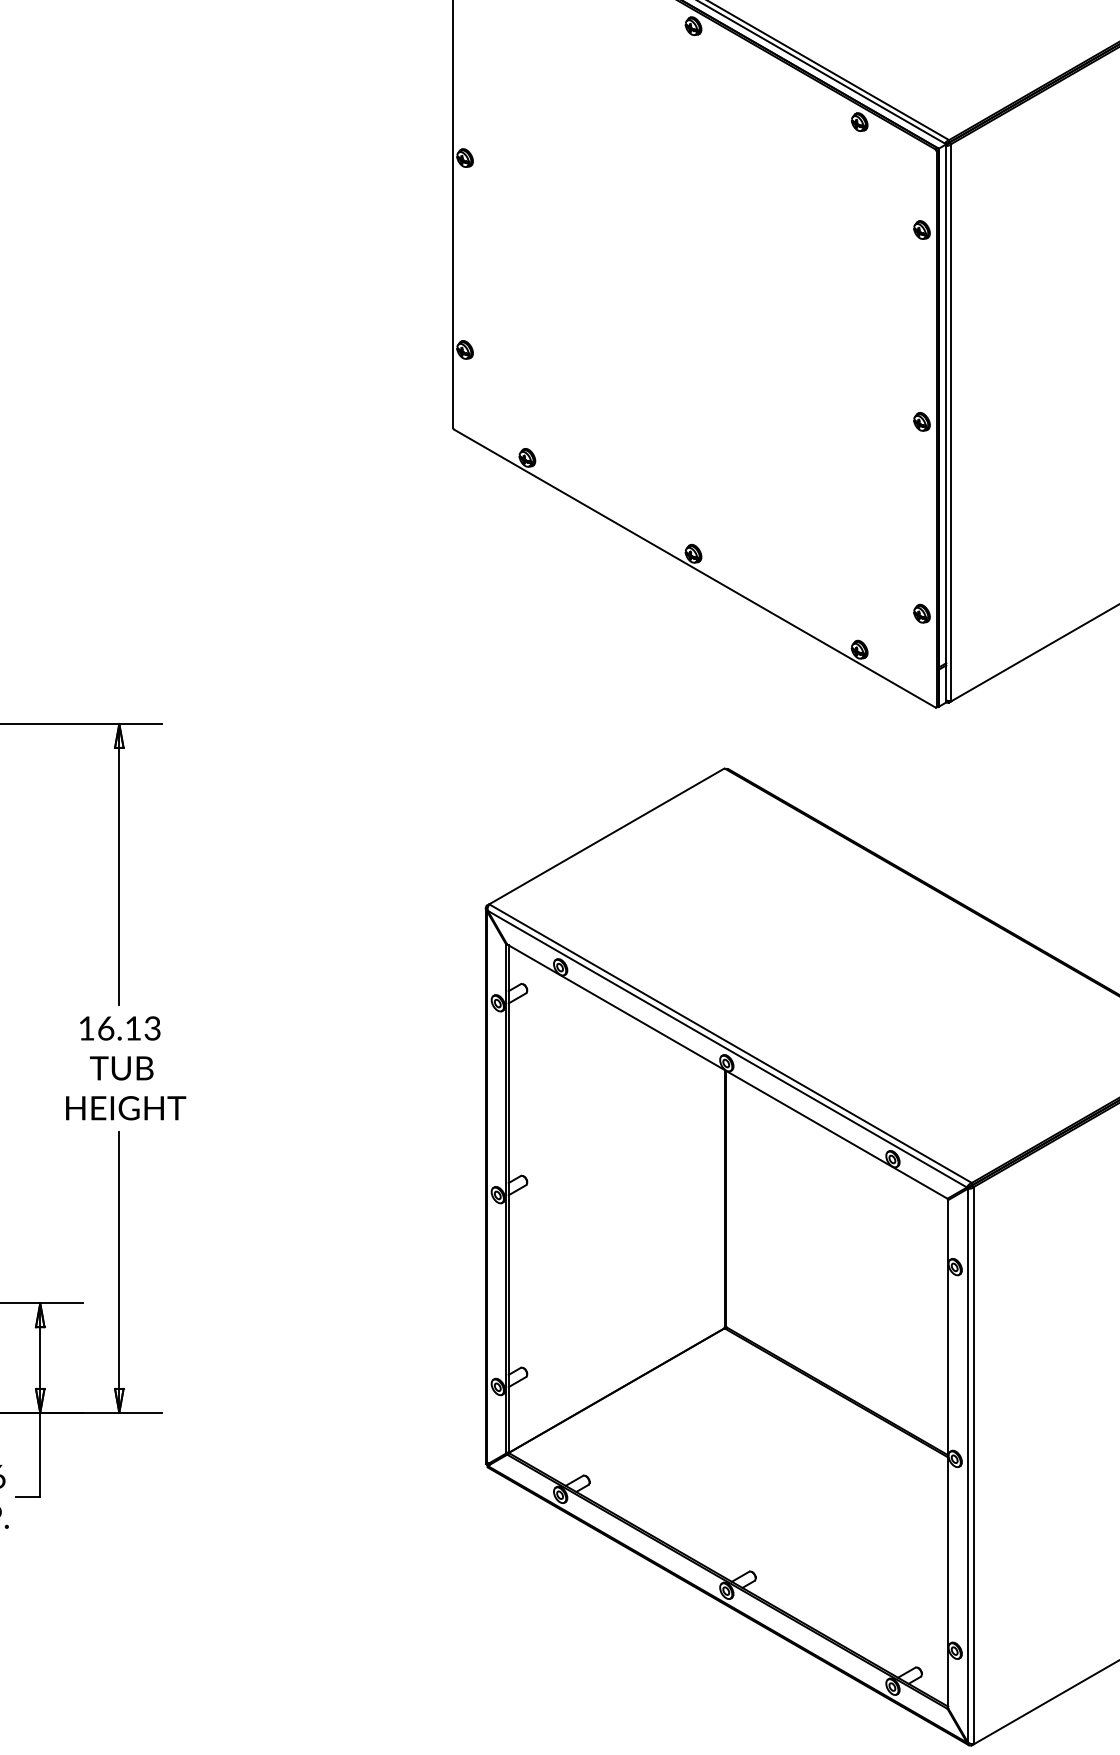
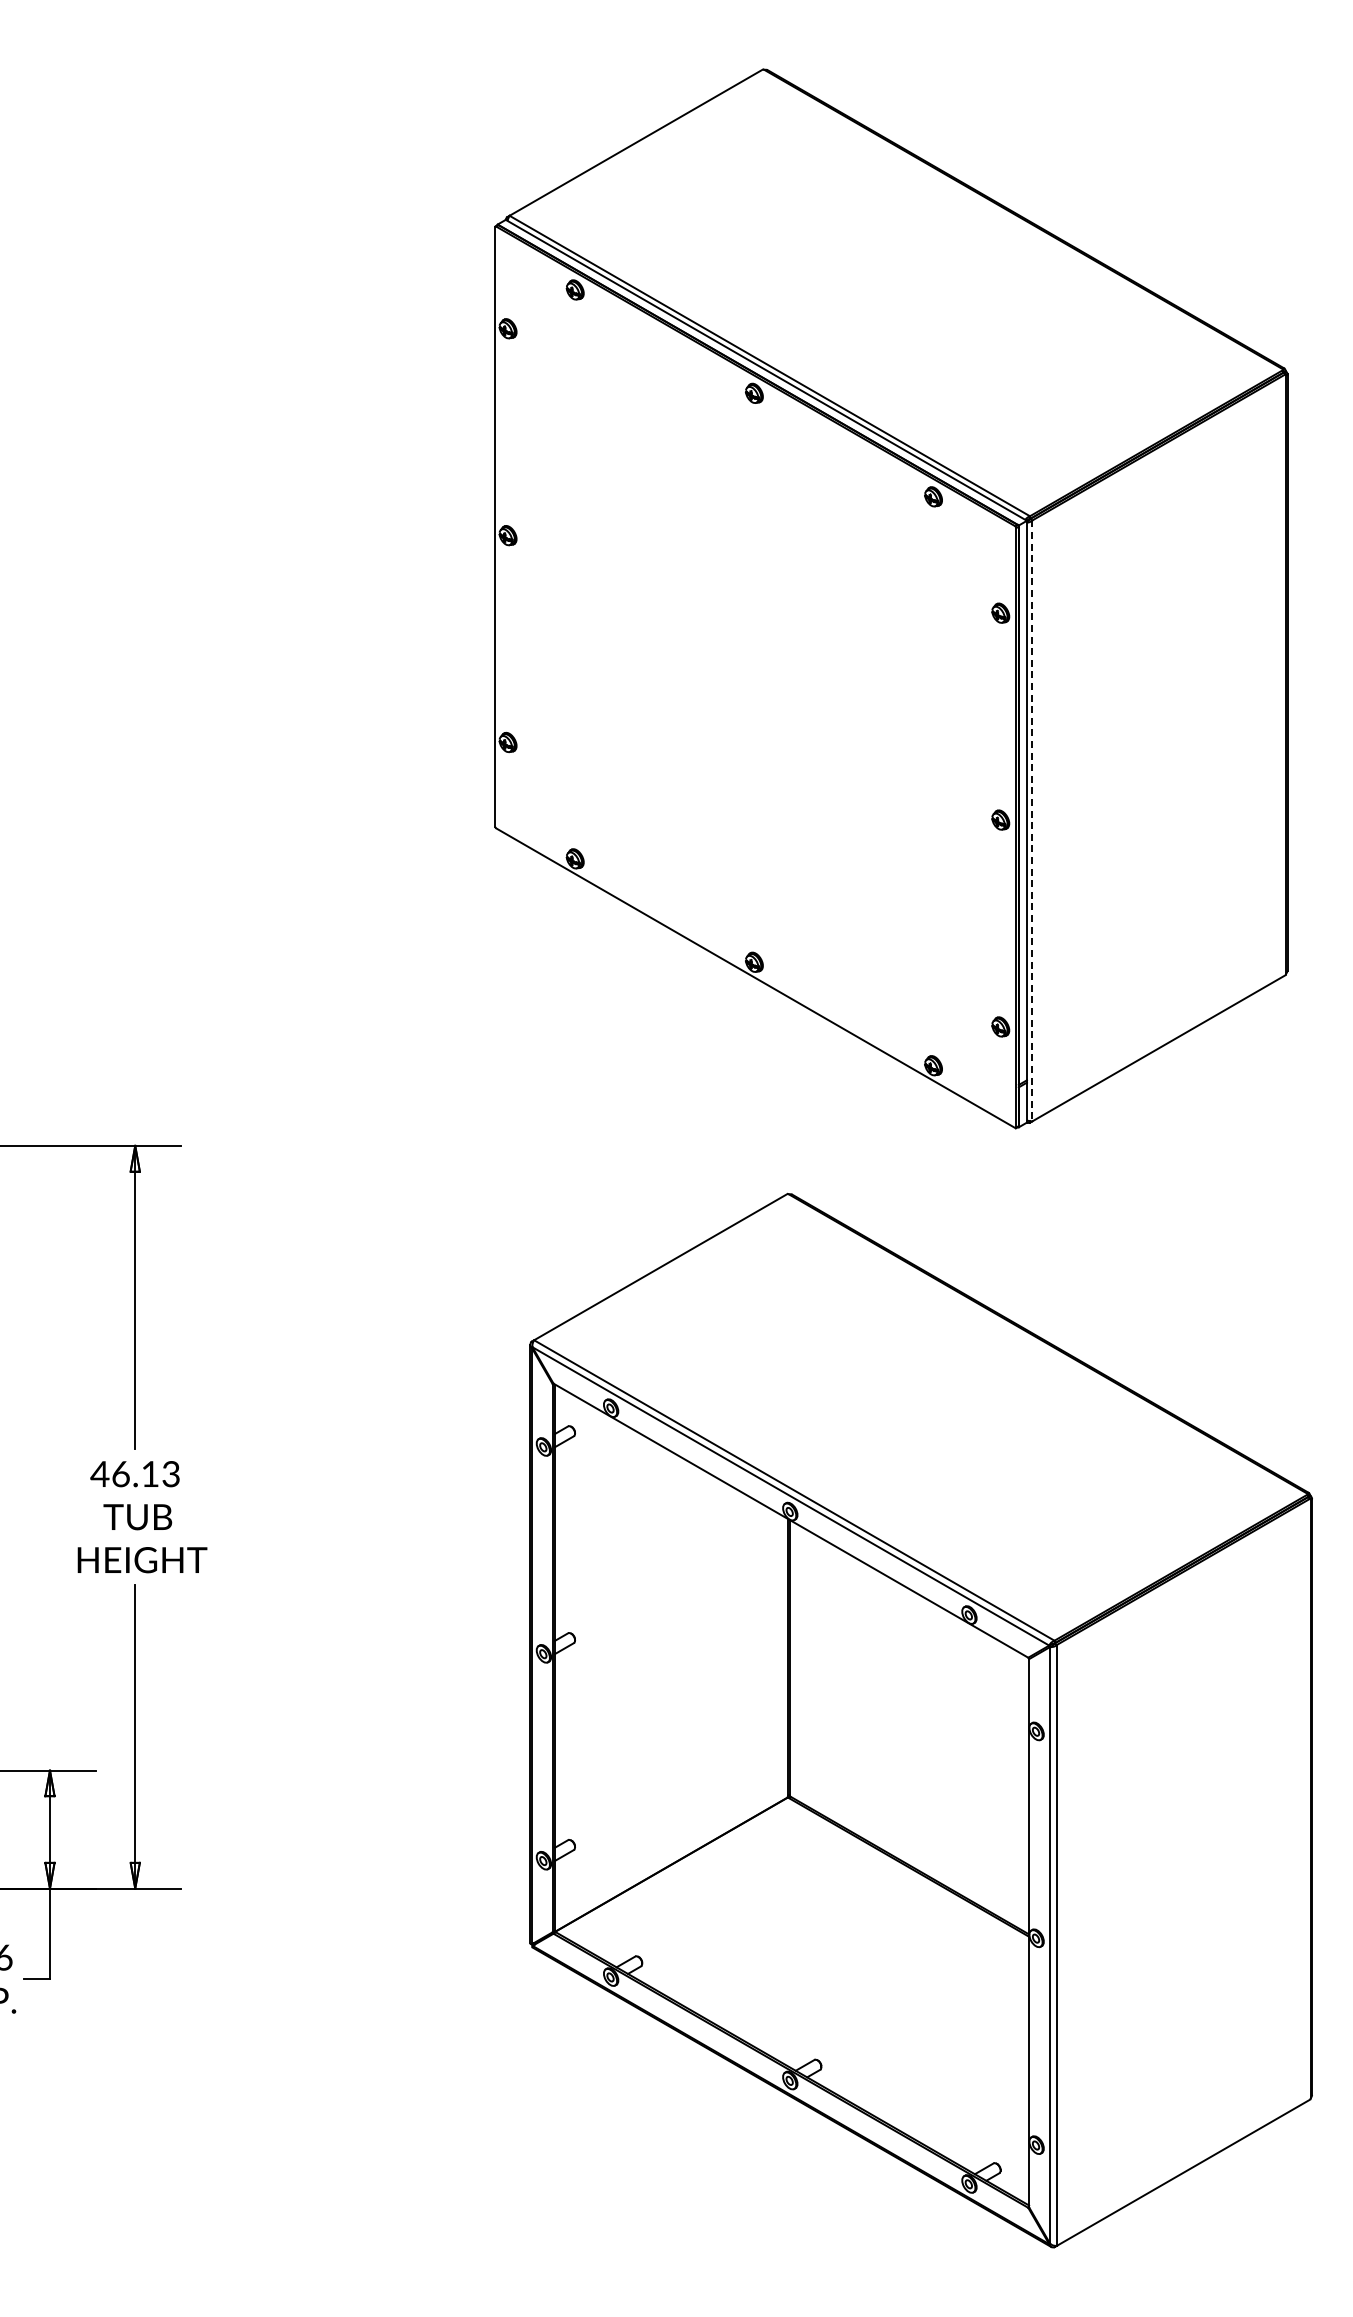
line: (951, 423) -> (1032, 821), solid -> dashed
text: (86, 1027) -> (99, 1473), 16.13 -> 46.13

